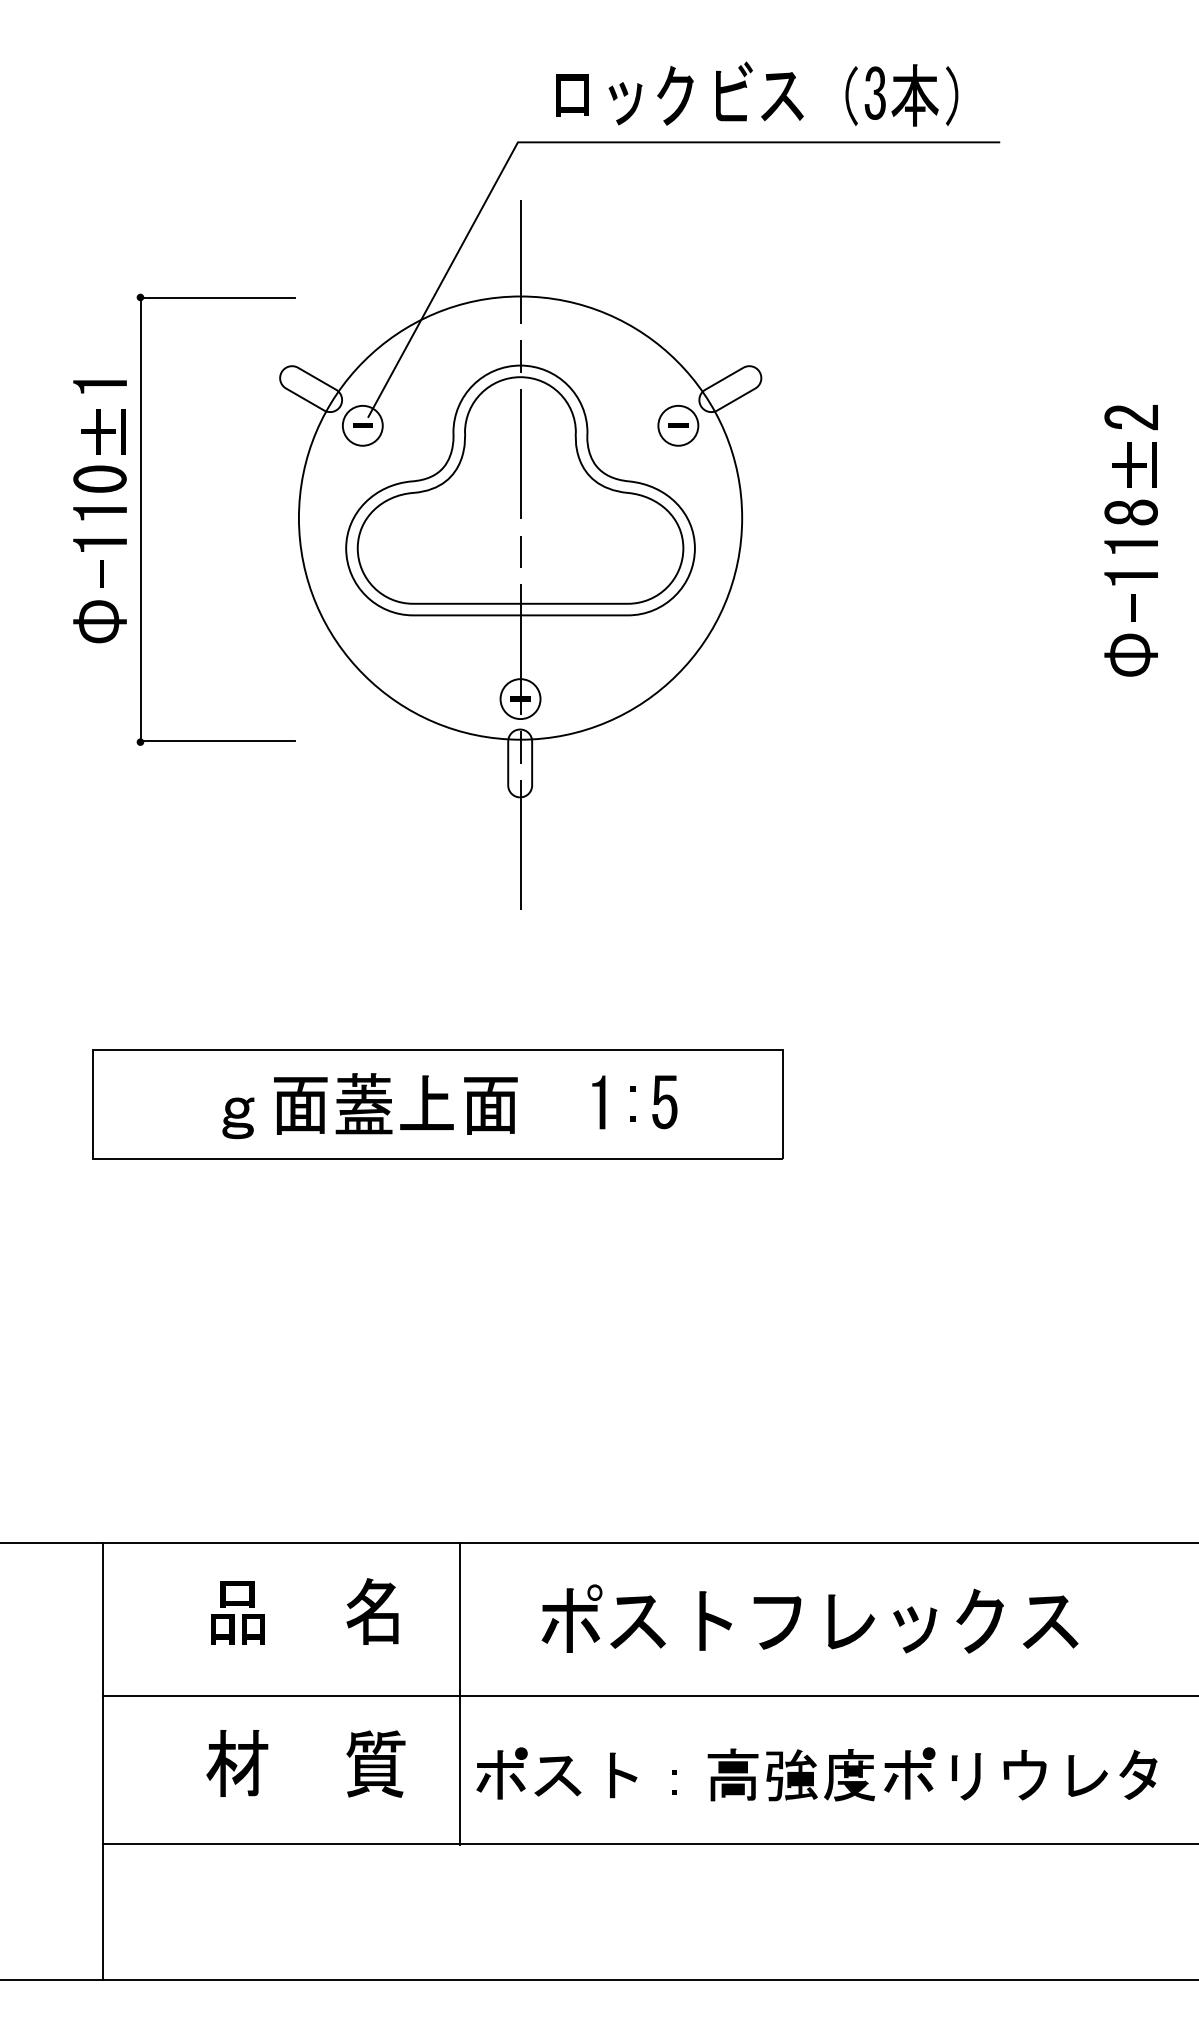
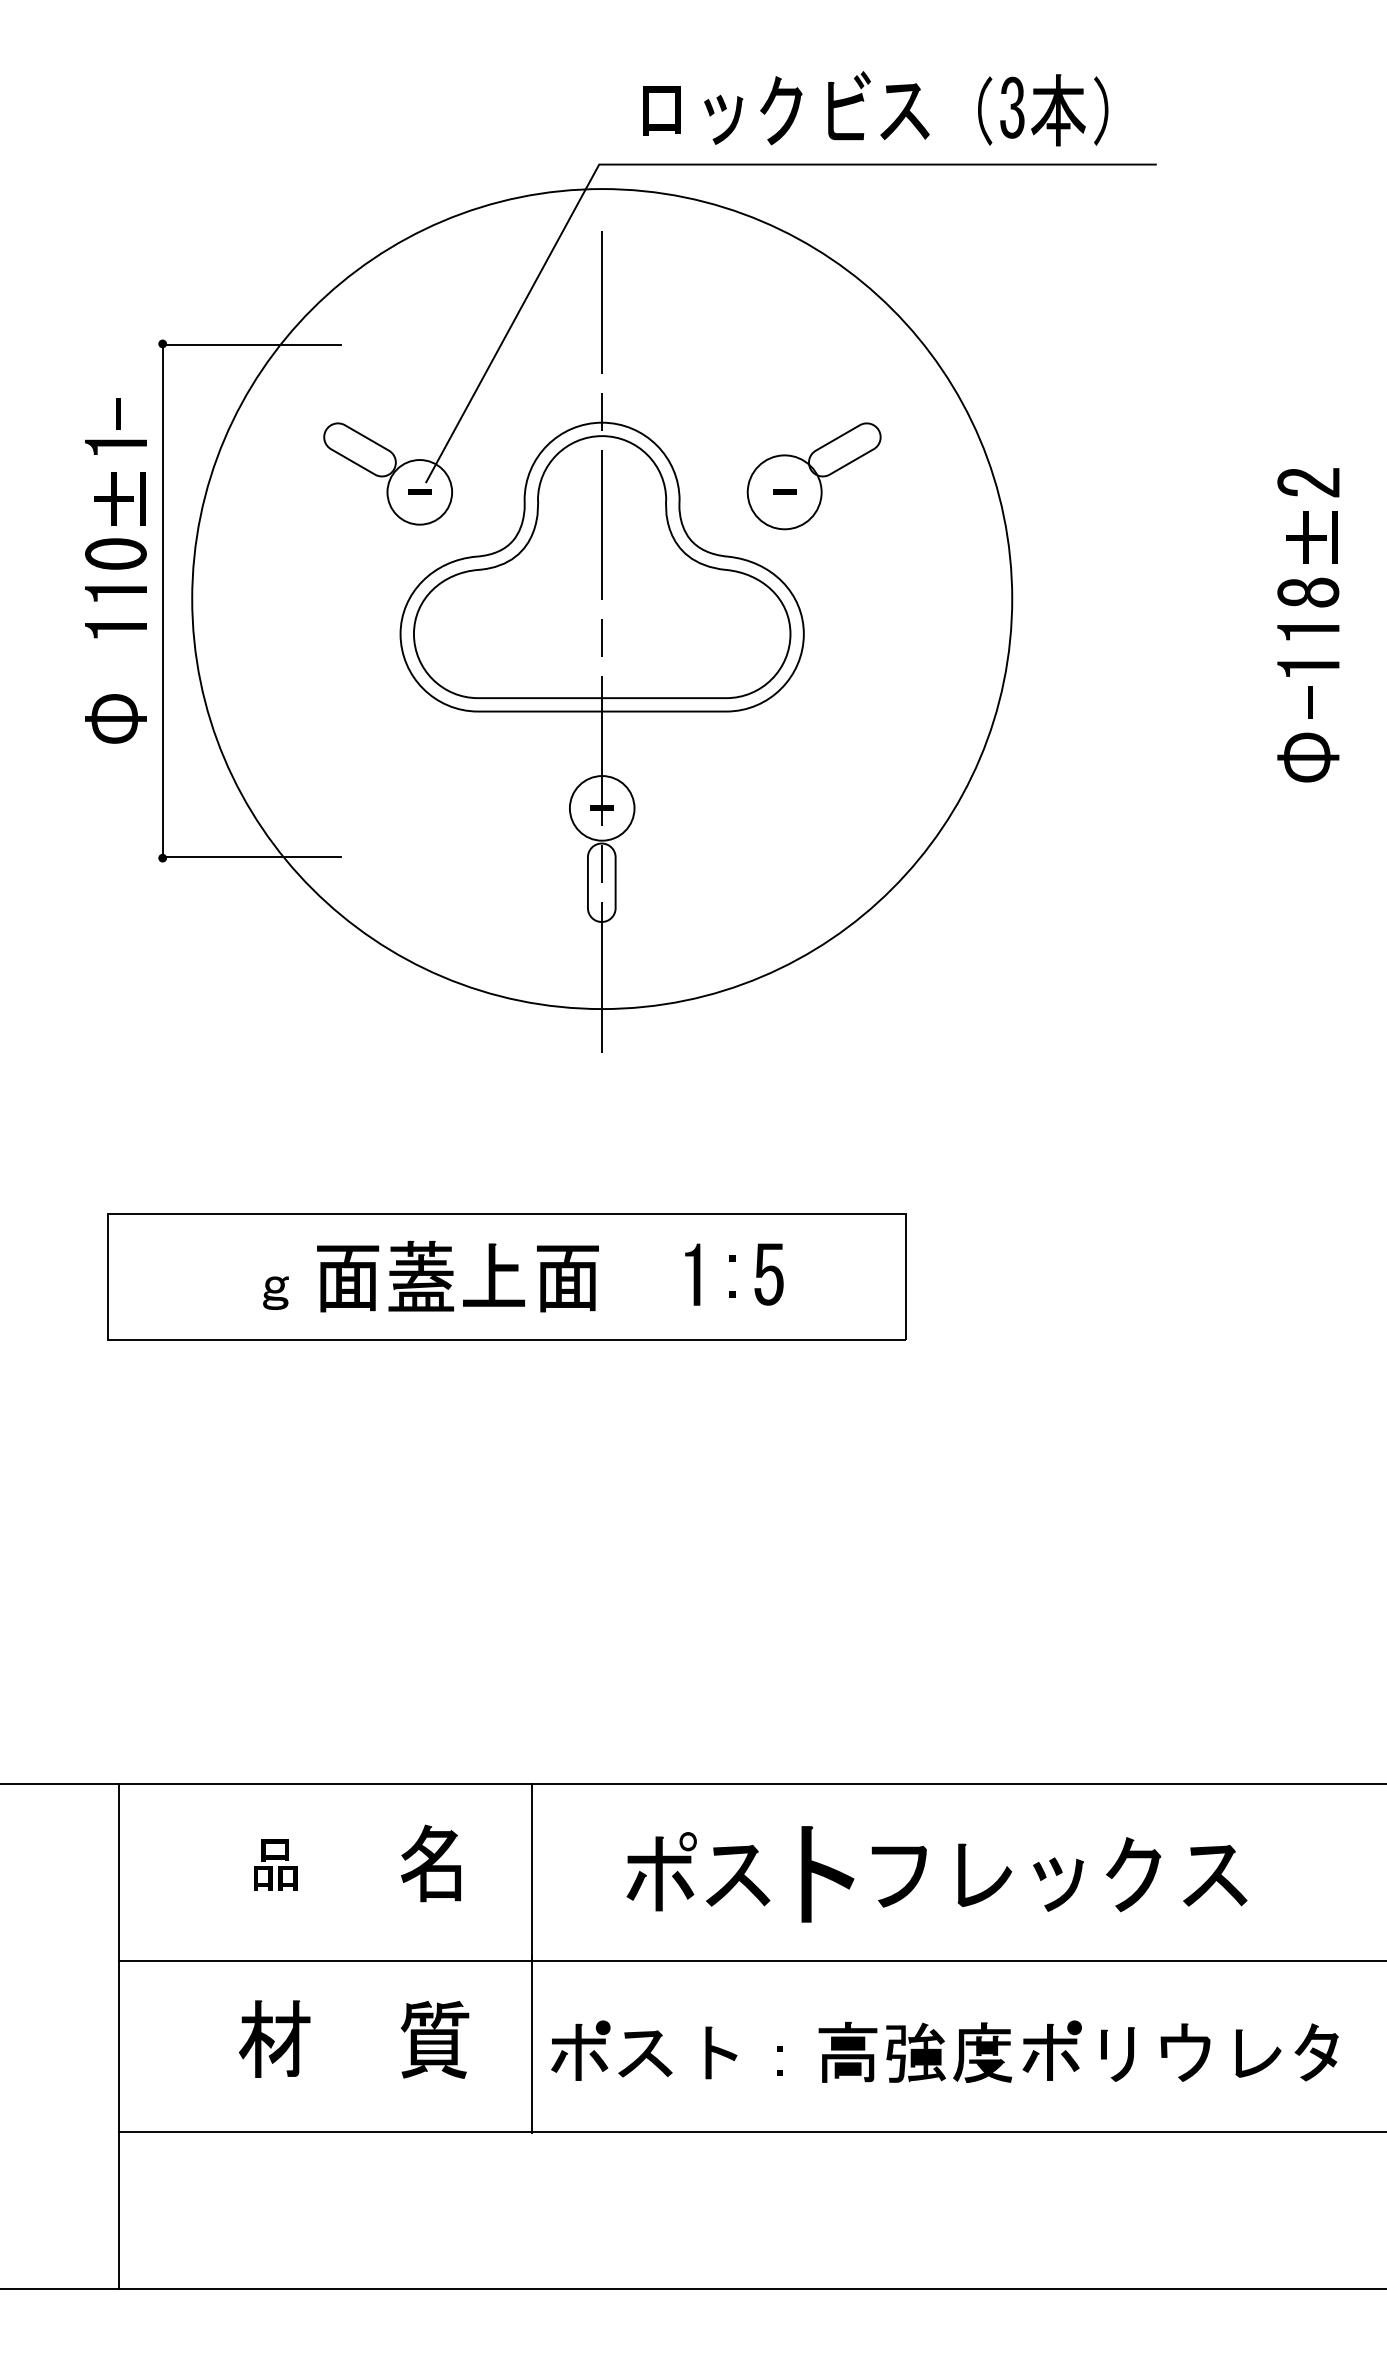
circle: (362, 425) -> (419, 492), size x1.4
circle: (678, 425) -> (784, 492), size x1.6
circle: (519, 517) -> (601, 598), size x1.6
line: (102, 573) -> (118, 413), moved
circle: (520, 699) -> (602, 808), size x1.4
part: (238, 1118) -> (275, 1293), size x0.7
part: (238, 1613) -> (275, 1865), size x0.7
part: (715, 1621) -> (827, 1874), size x1.4

